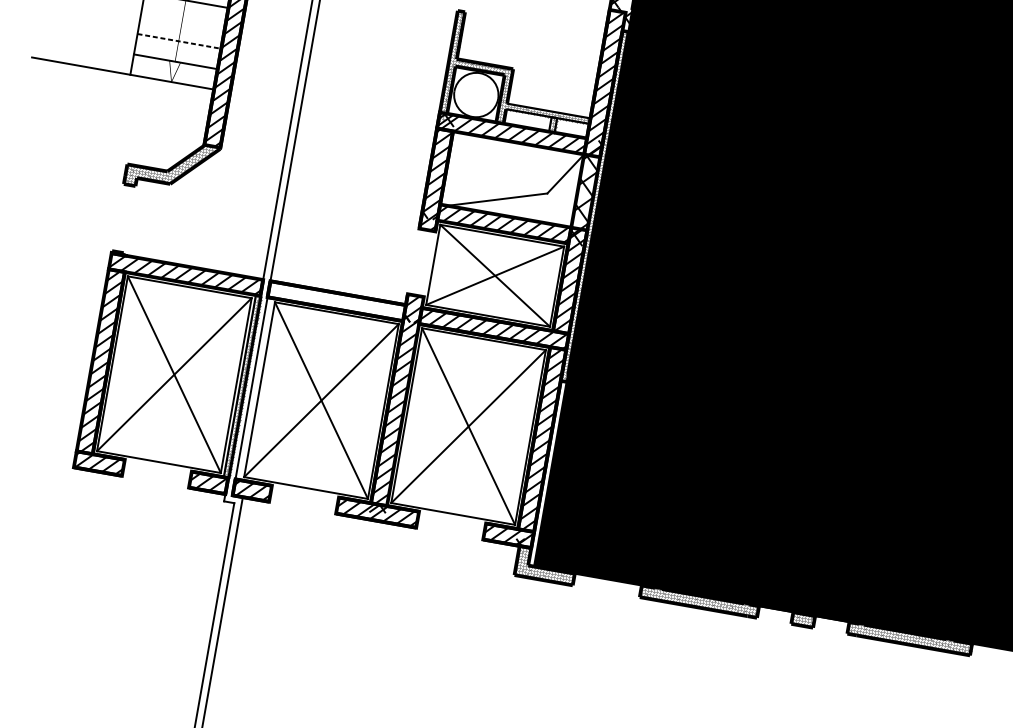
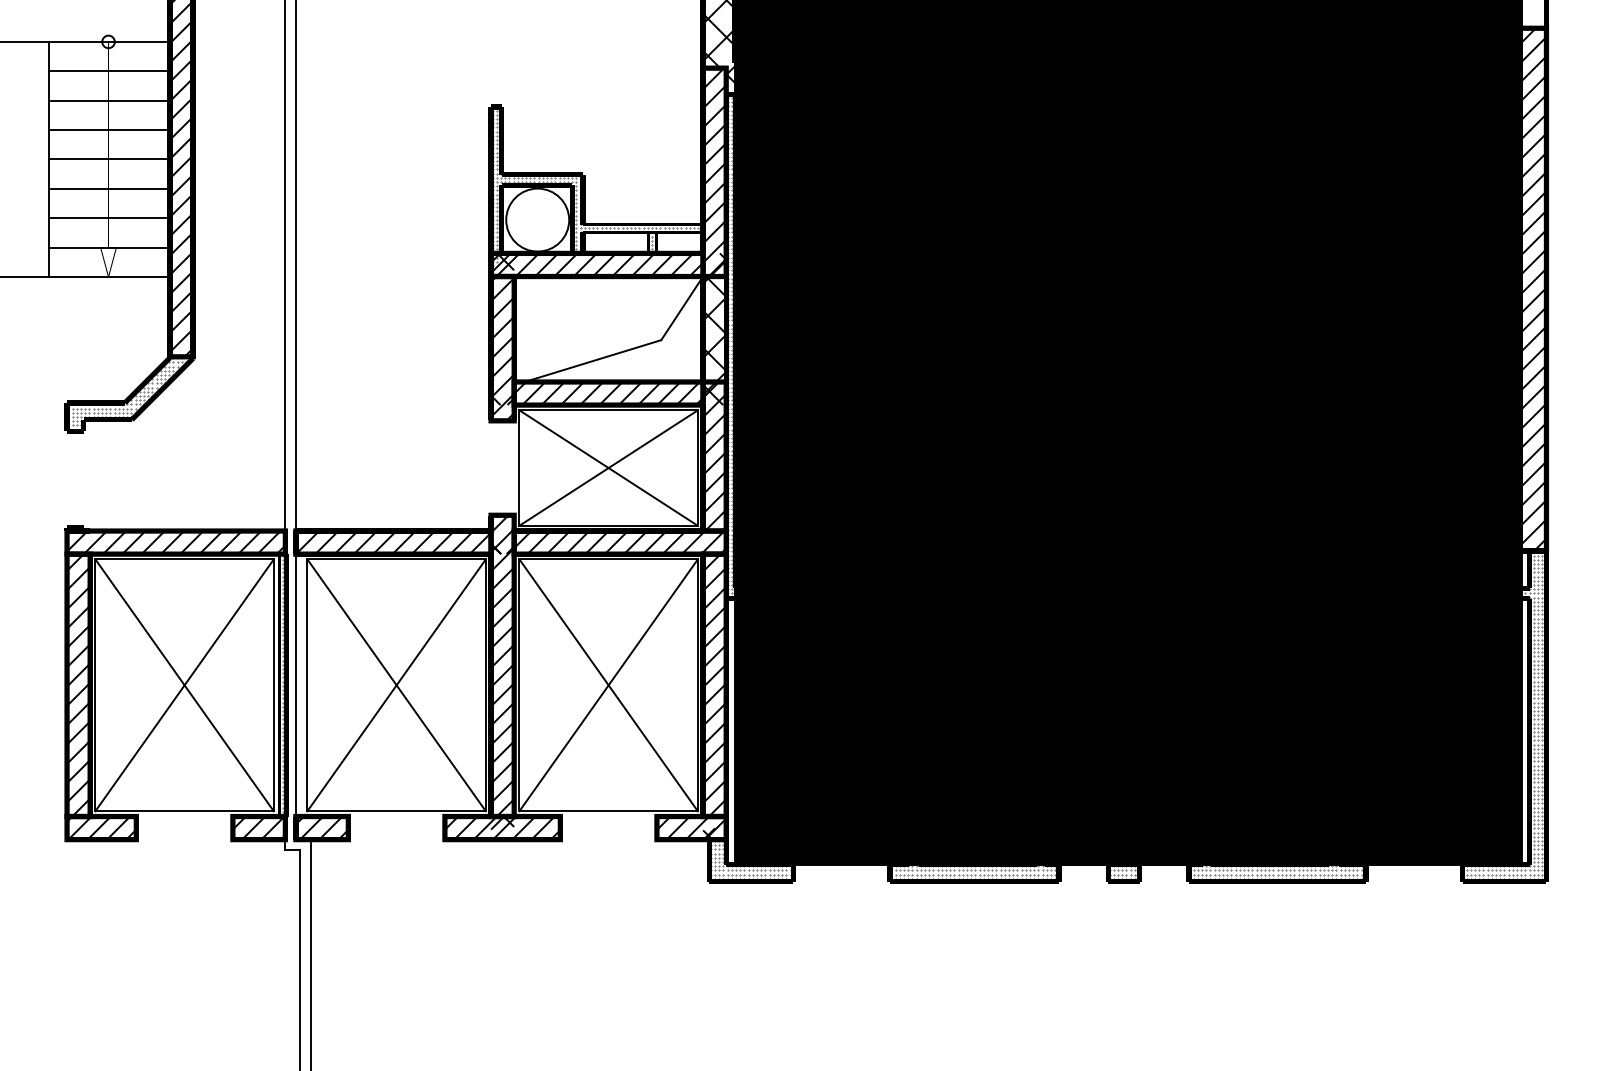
line: (183, 20) -> (109, 188), added
line: (180, 41) -> (110, 218), dashed -> solid
hatch: (336, 301) -> (393, 542), added

